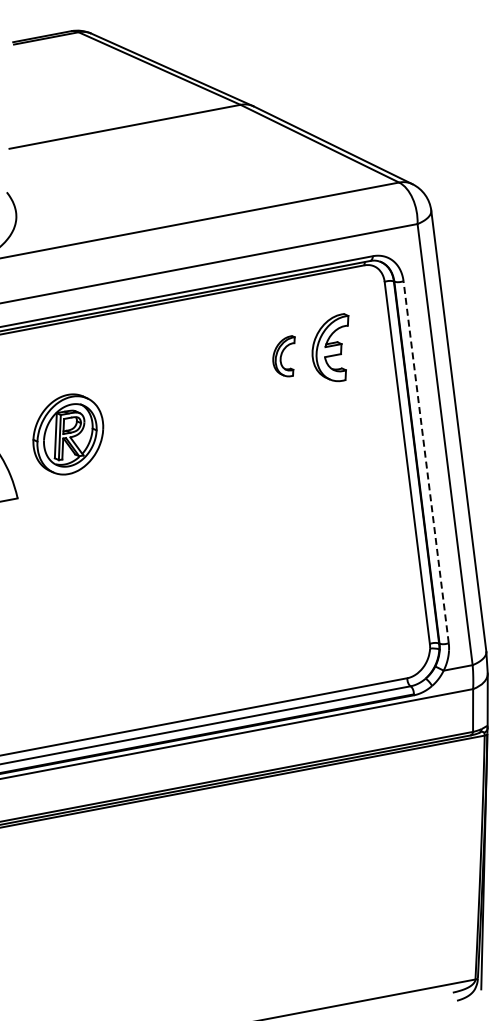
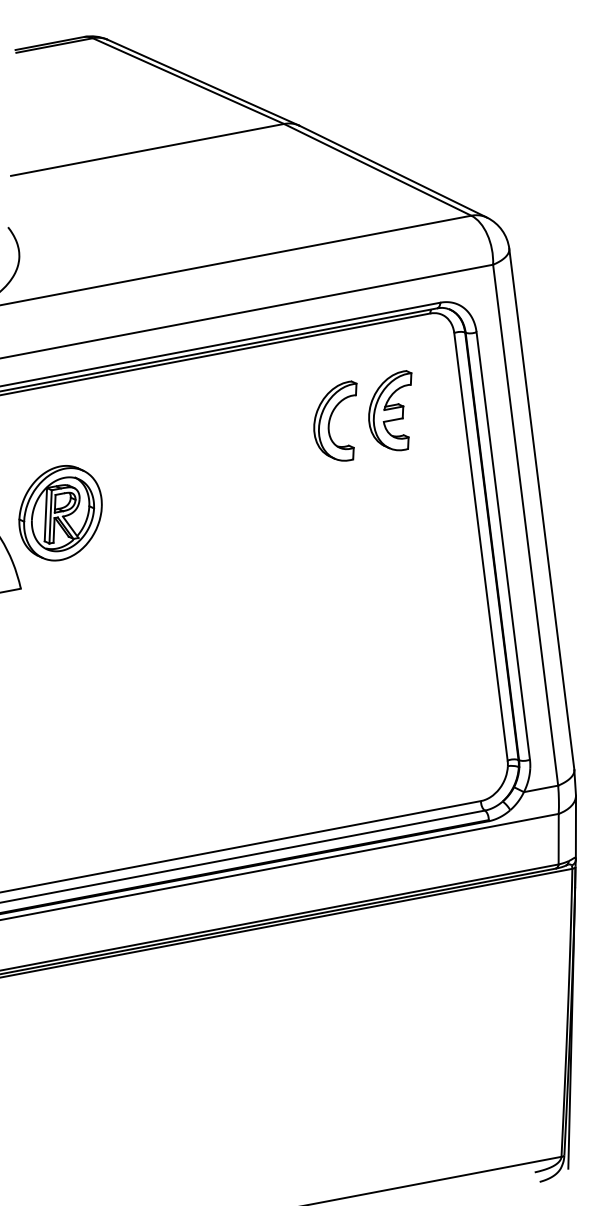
part: (283, 355) -> (334, 419), size x1.67
part: (68, 434) -> (60, 513), moved
line: (426, 461) -> (503, 545), dashed -> solid

